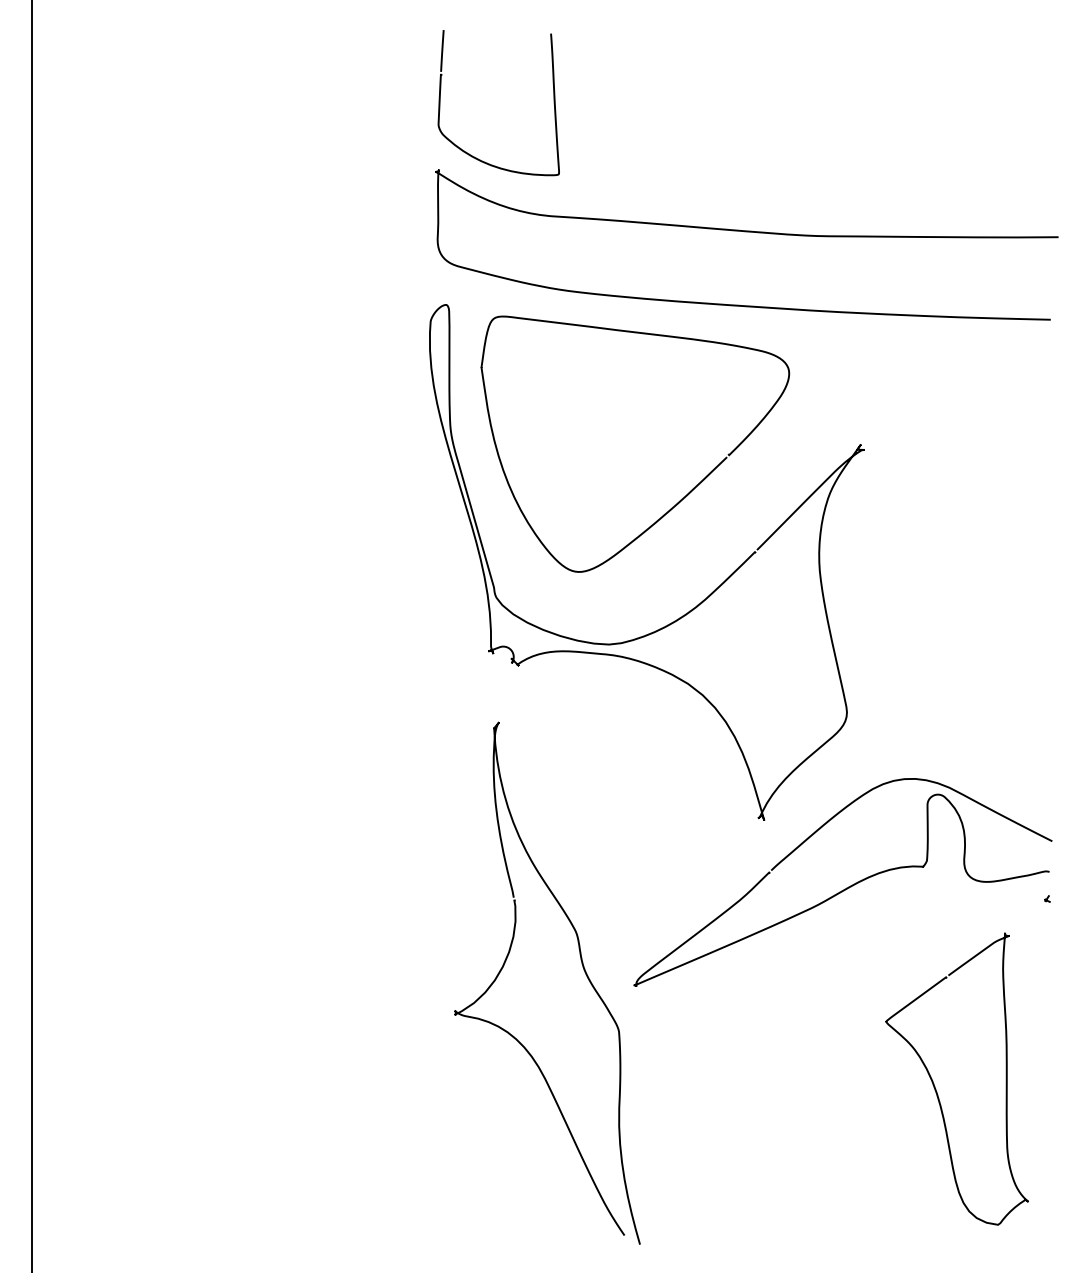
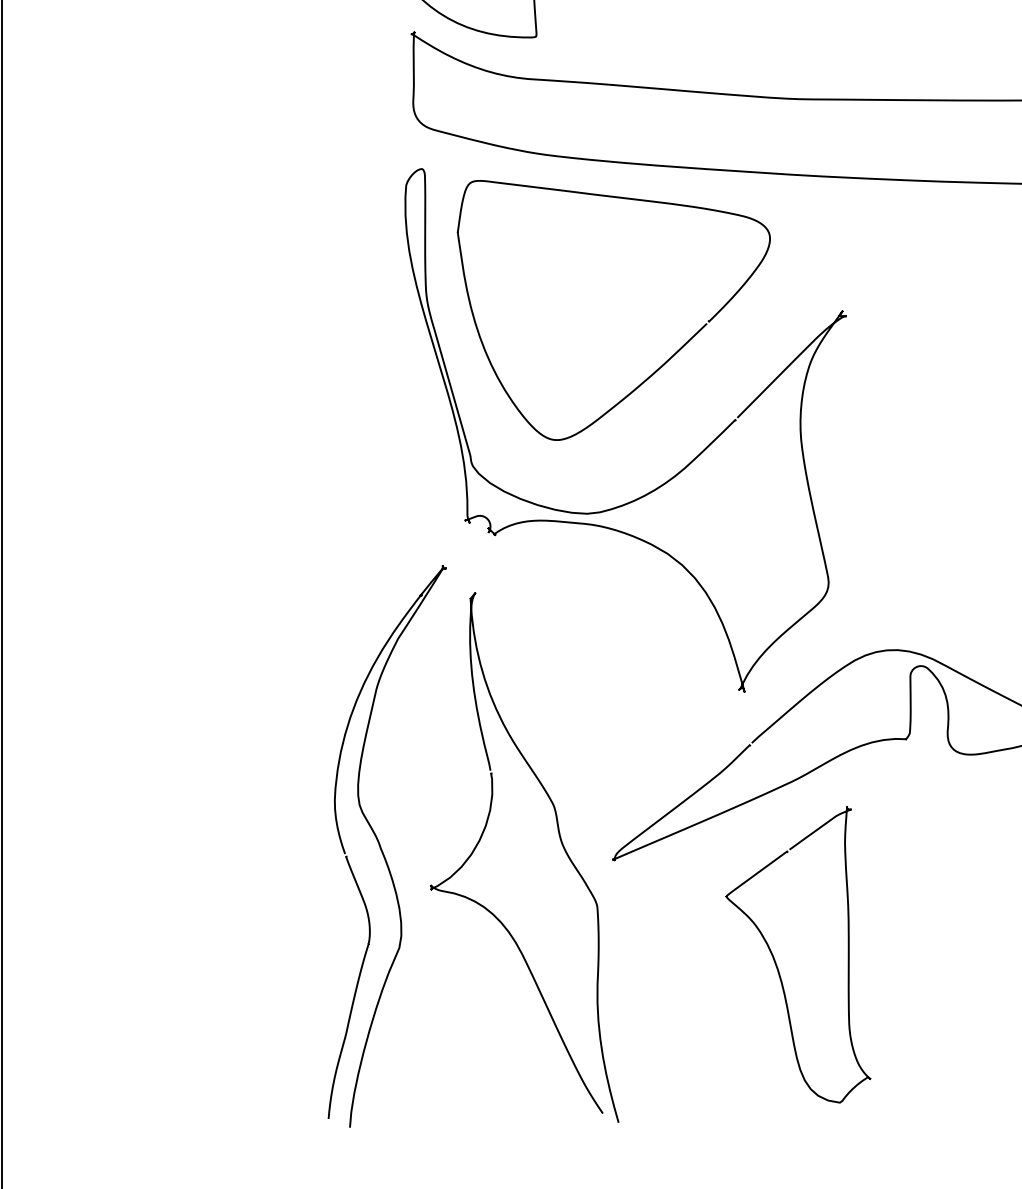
part: (411, 972) -> (386, 846), added
curve: (935, 1086) -> (776, 962), moved

